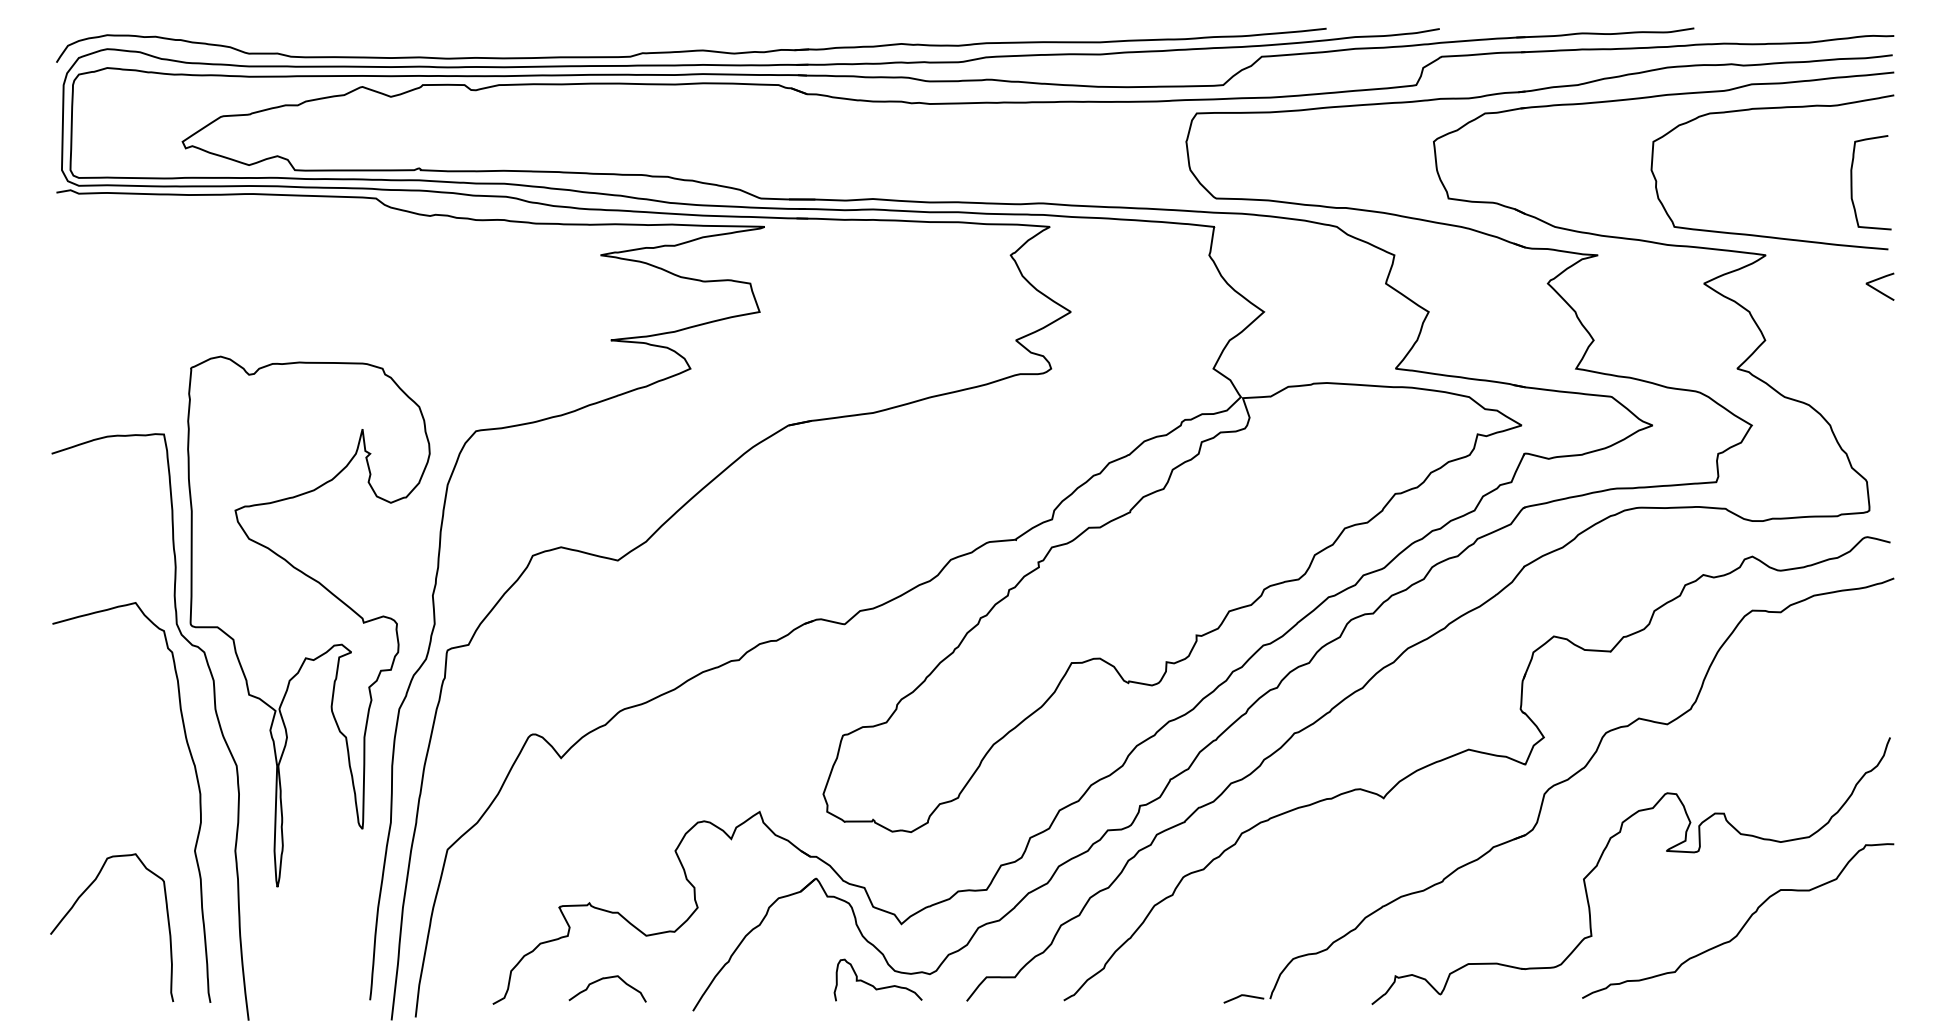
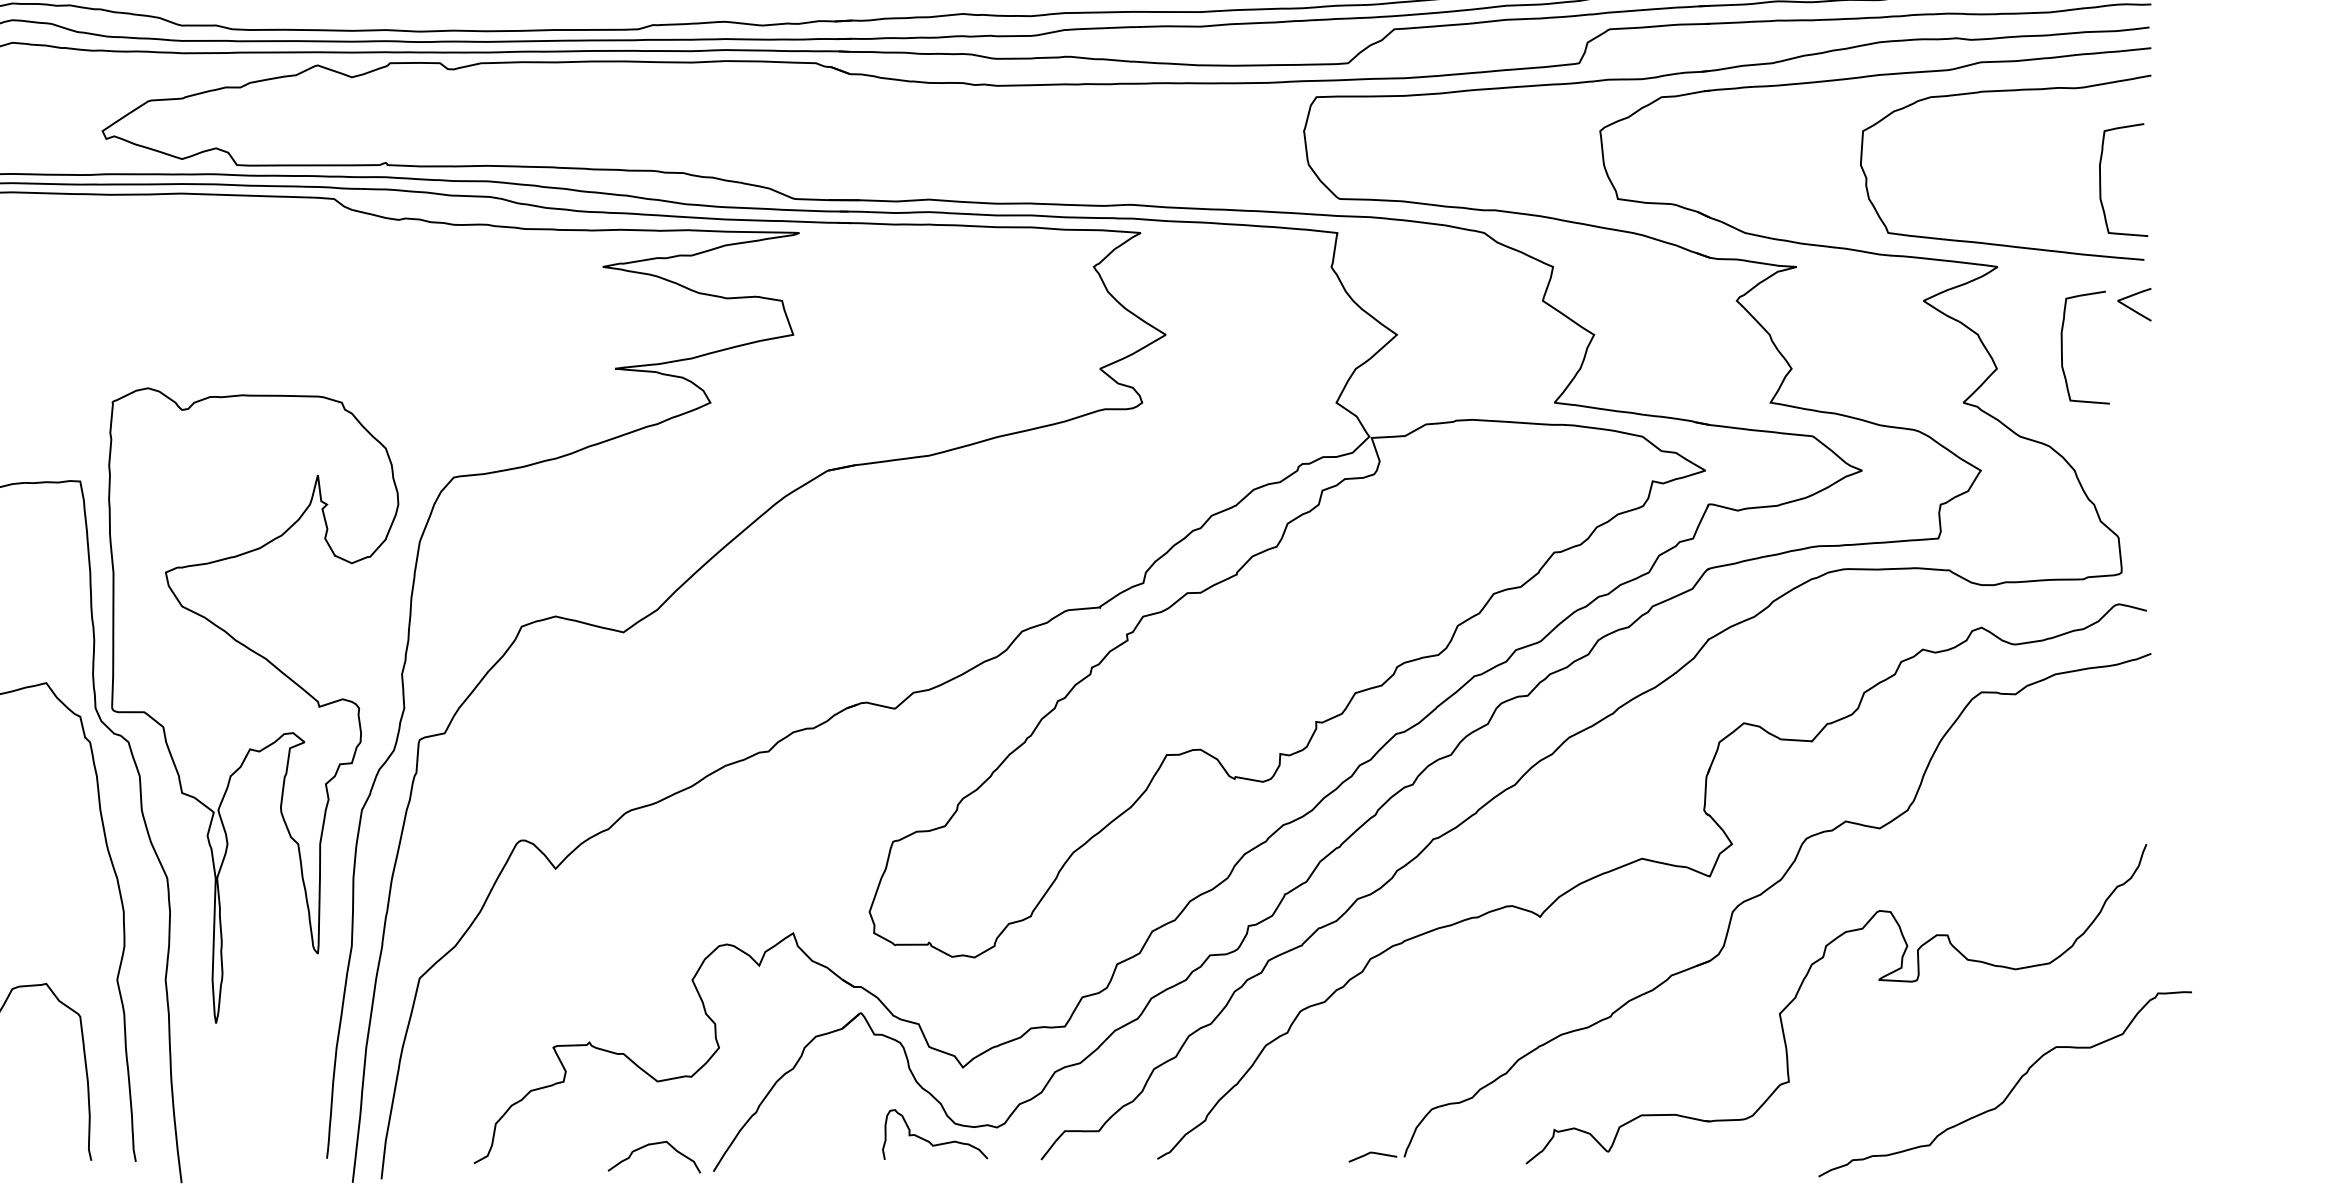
curve: (1820, 322) -> (2063, 347), added
curve: (1743, 924) -> (2011, 1088), moved
curve: (604, 979) -> (650, 1145), moved

